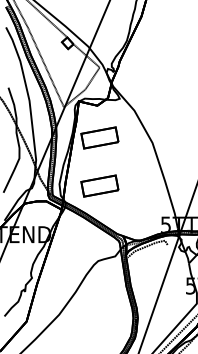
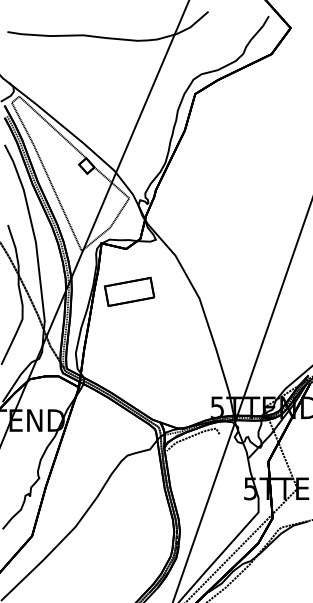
part: (99, 185) -> (129, 355), removed

